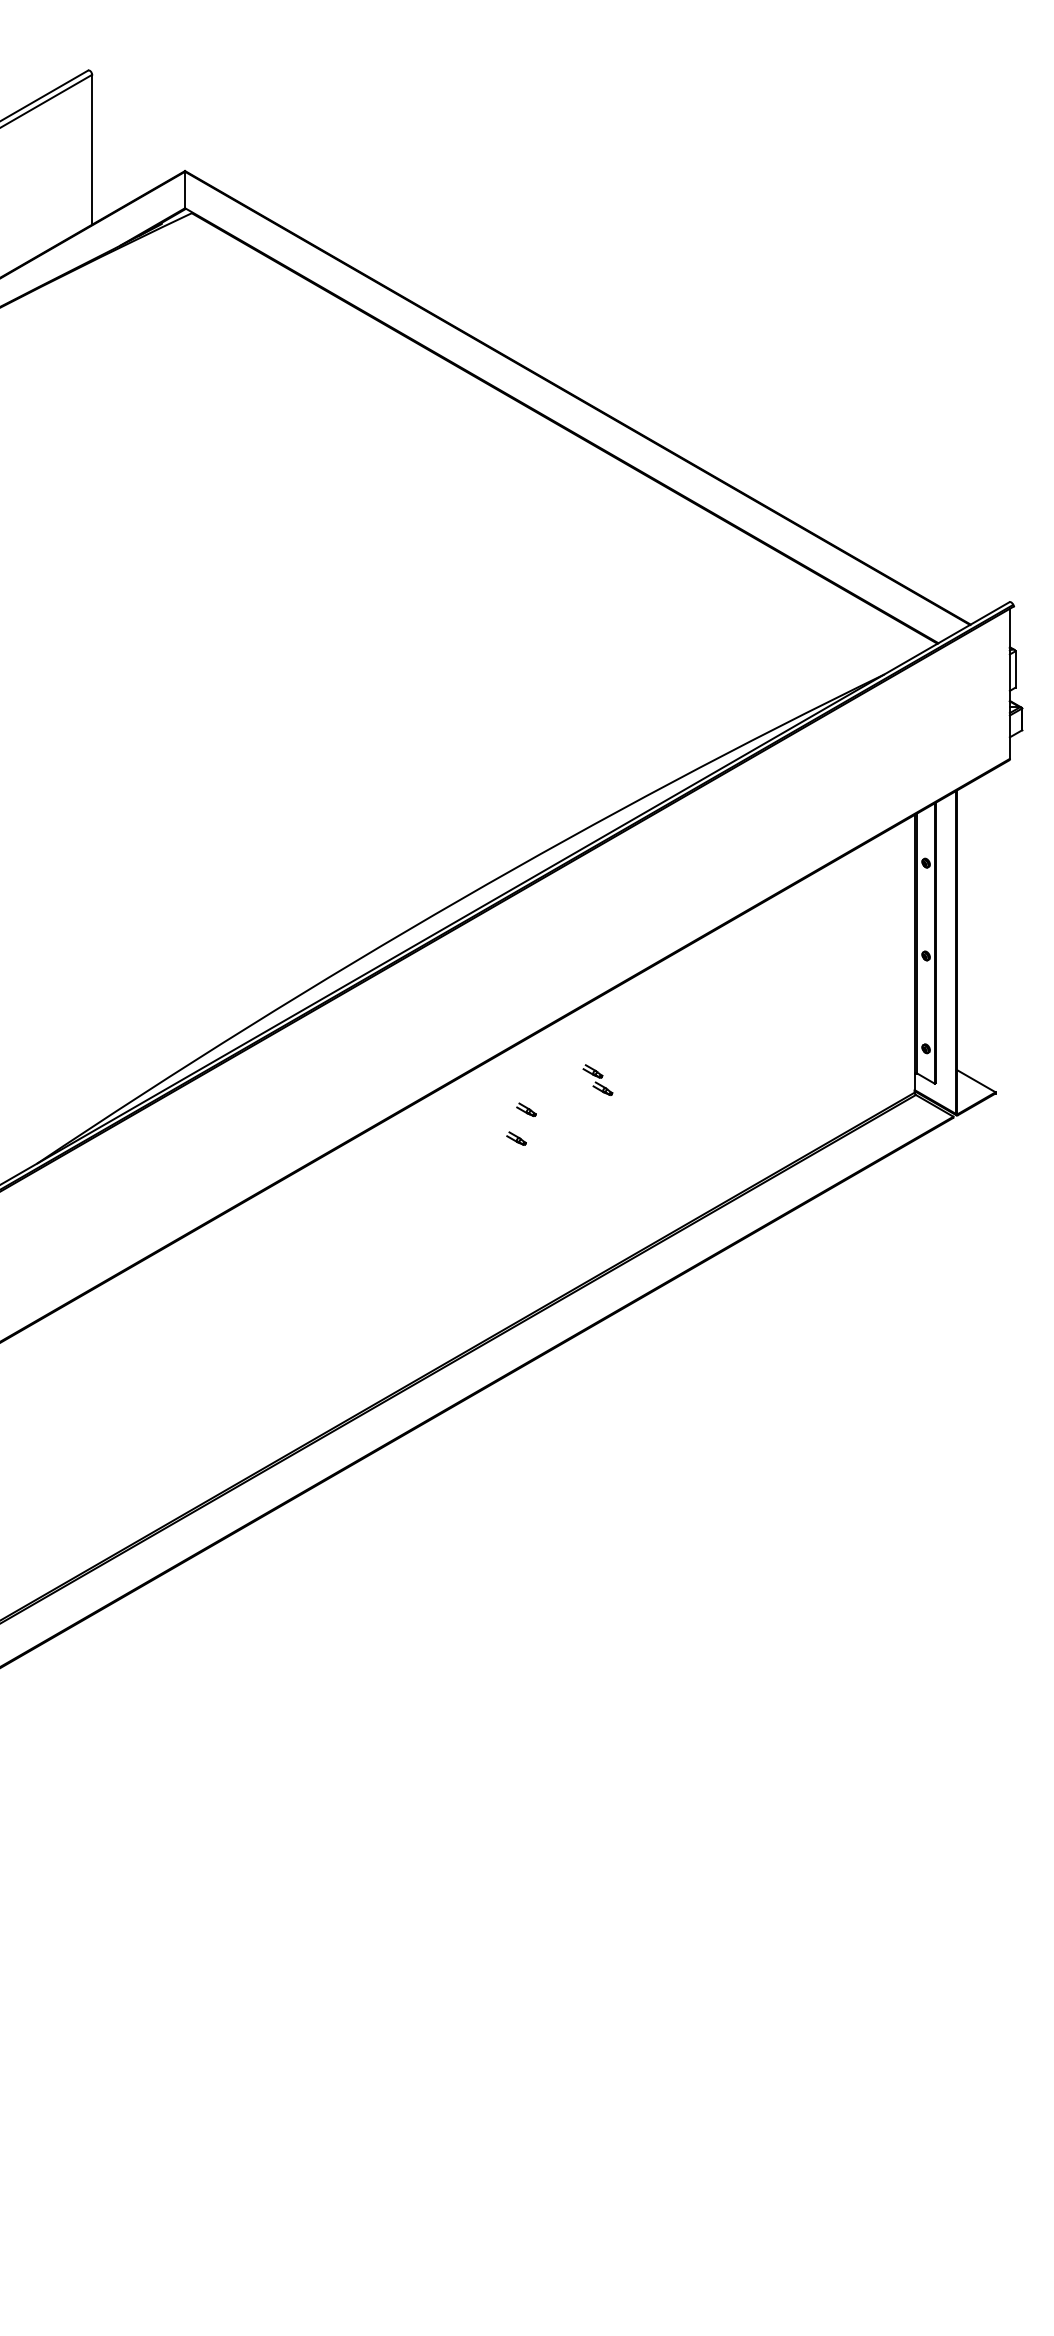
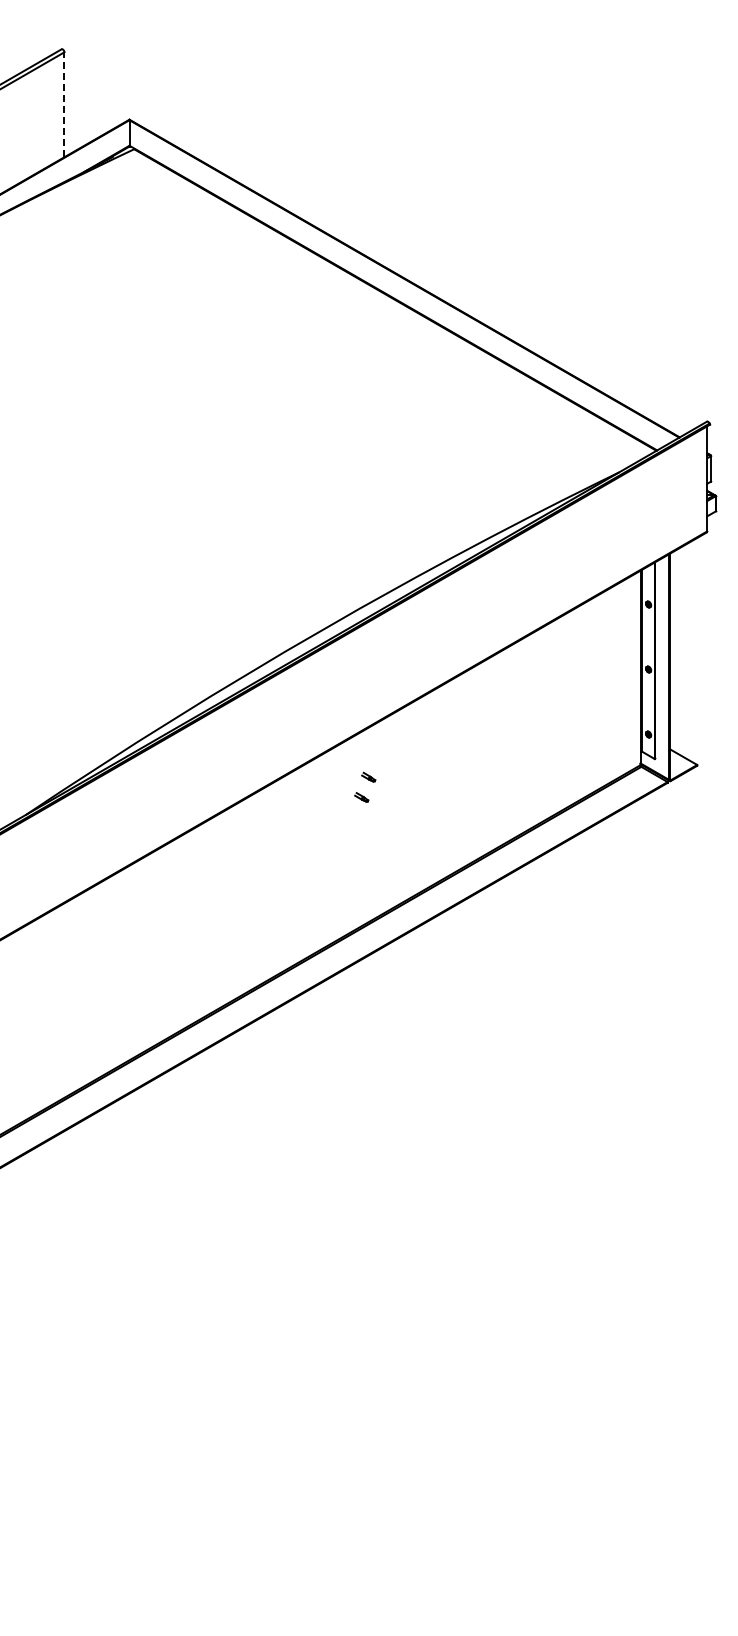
line: (92, 149) -> (64, 104), solid -> dashed
part: (597, 1080) -> (418, 756), removed

